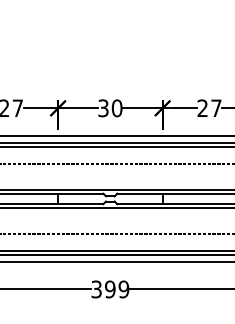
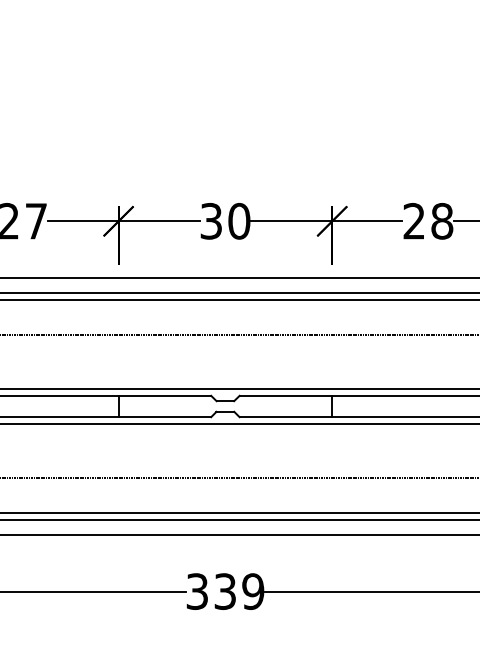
text: (216, 108) -> (442, 221), 27 -> 28
text: (110, 289) -> (225, 591), 399 -> 339

